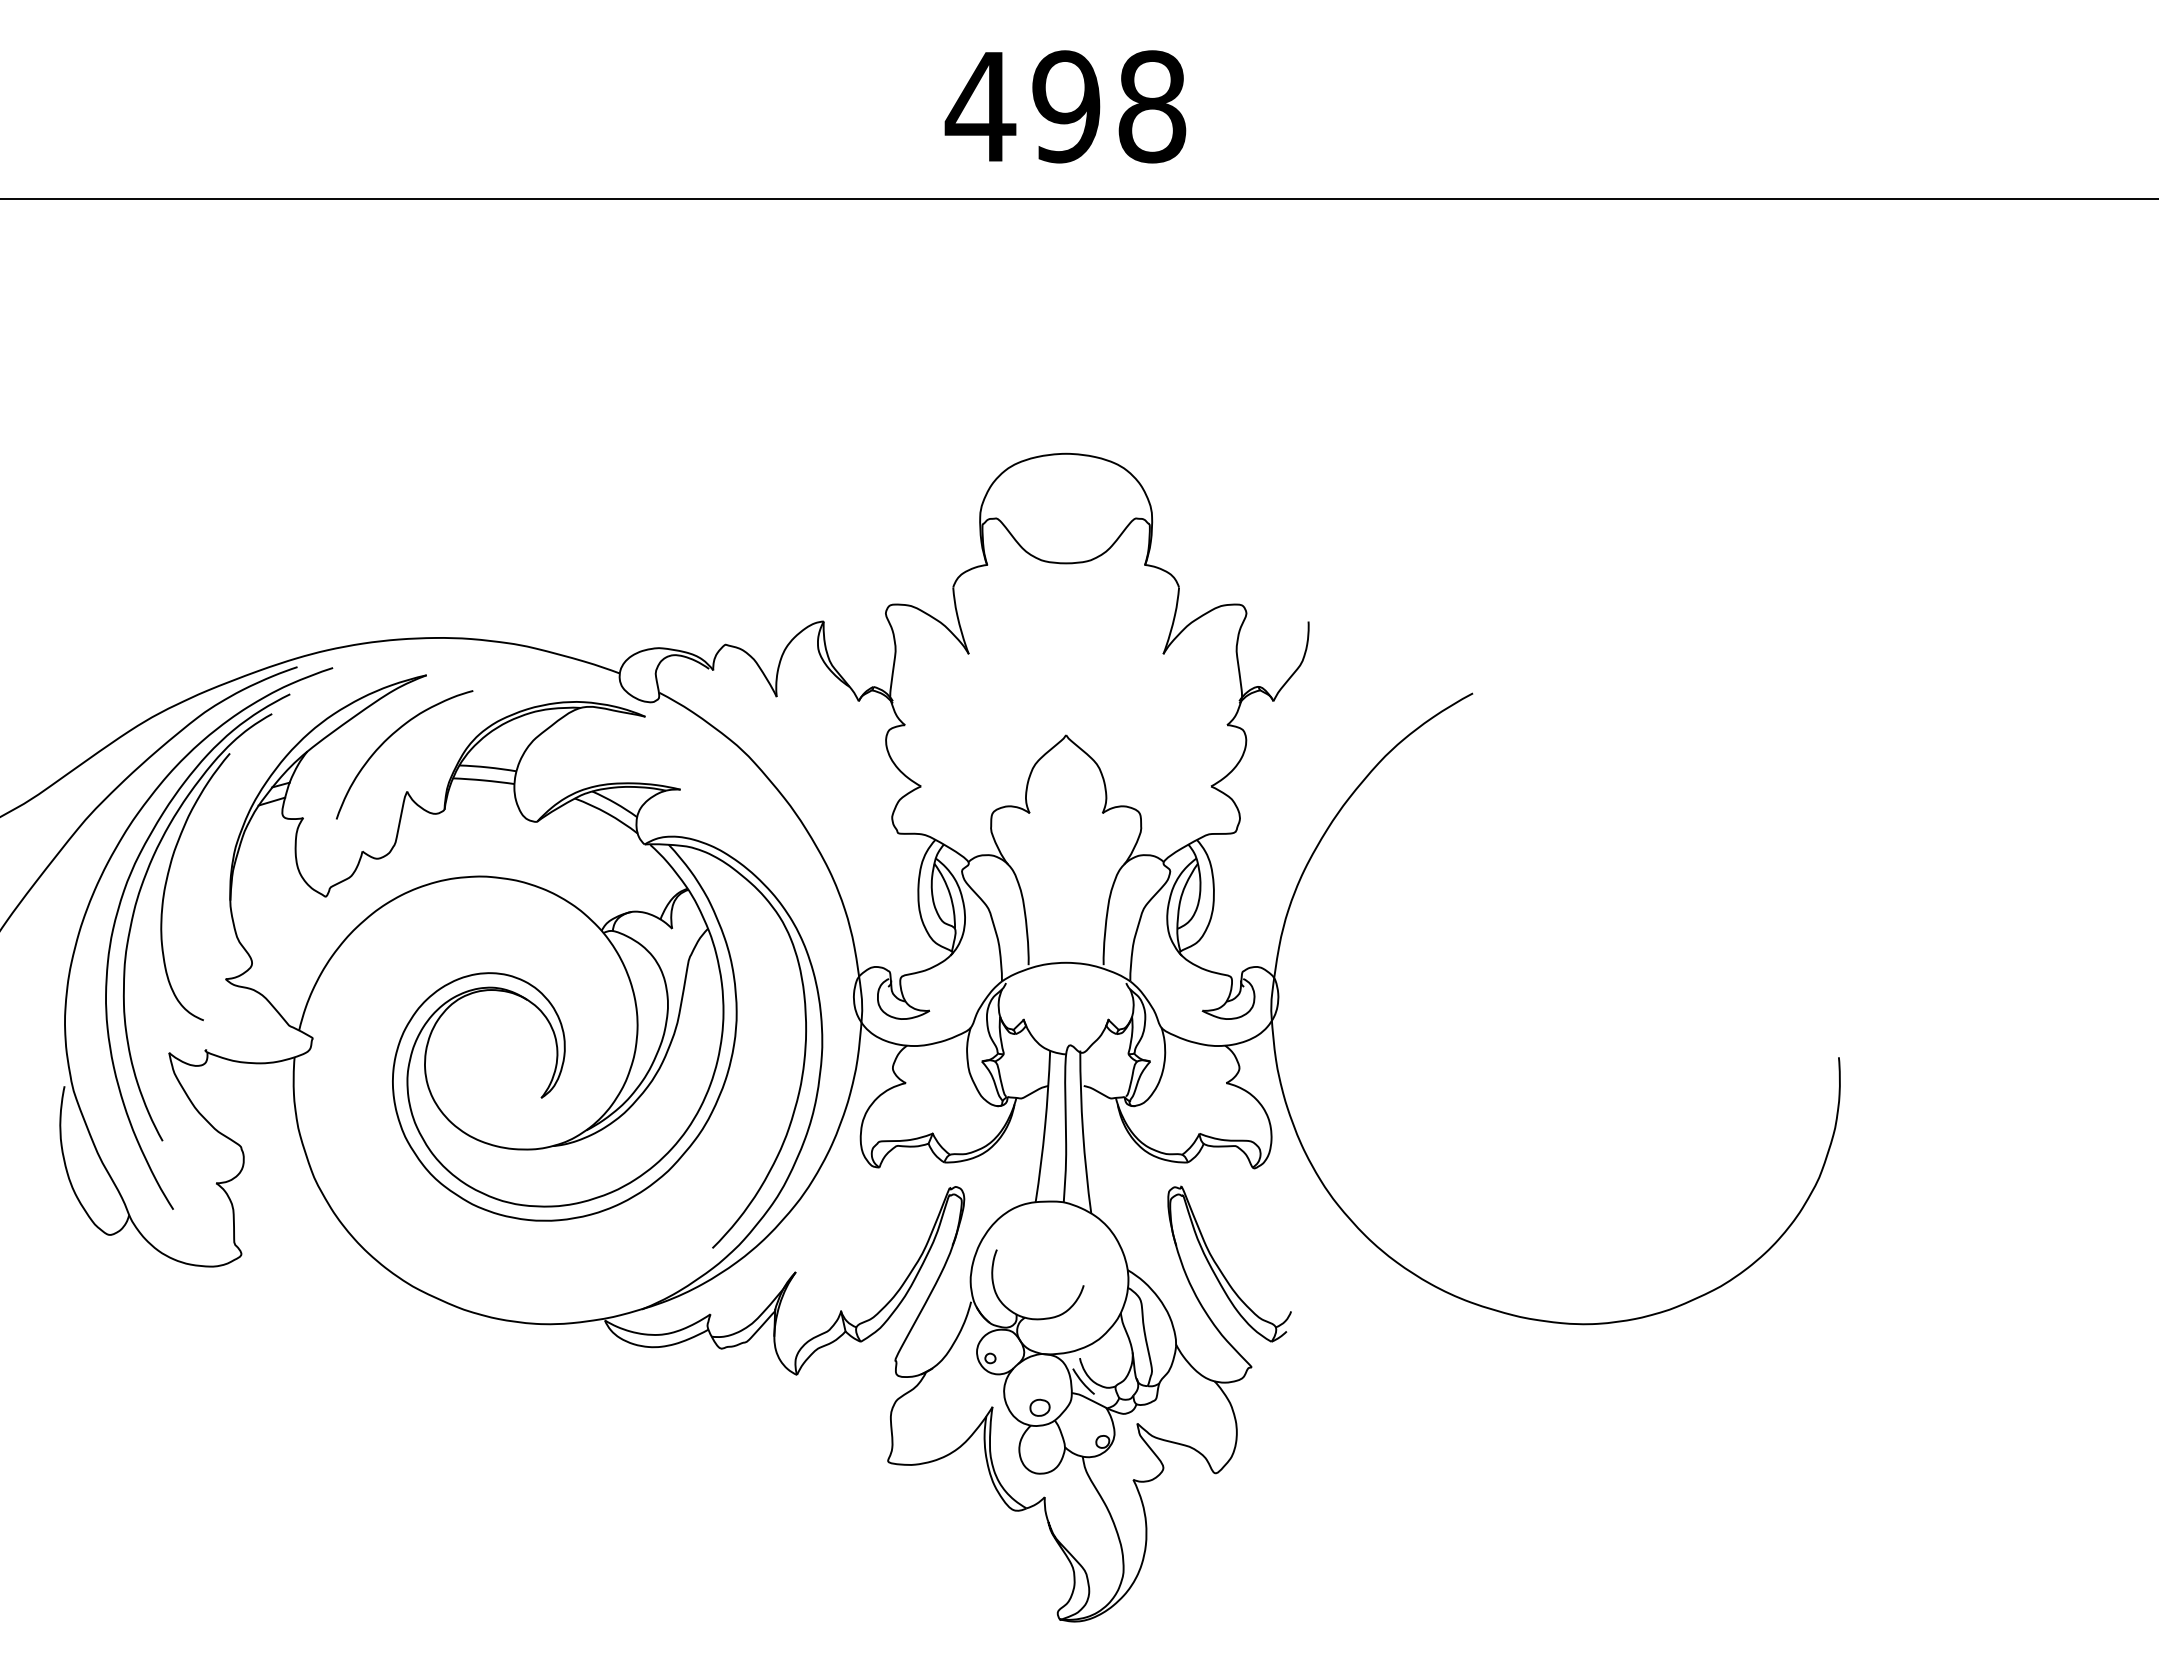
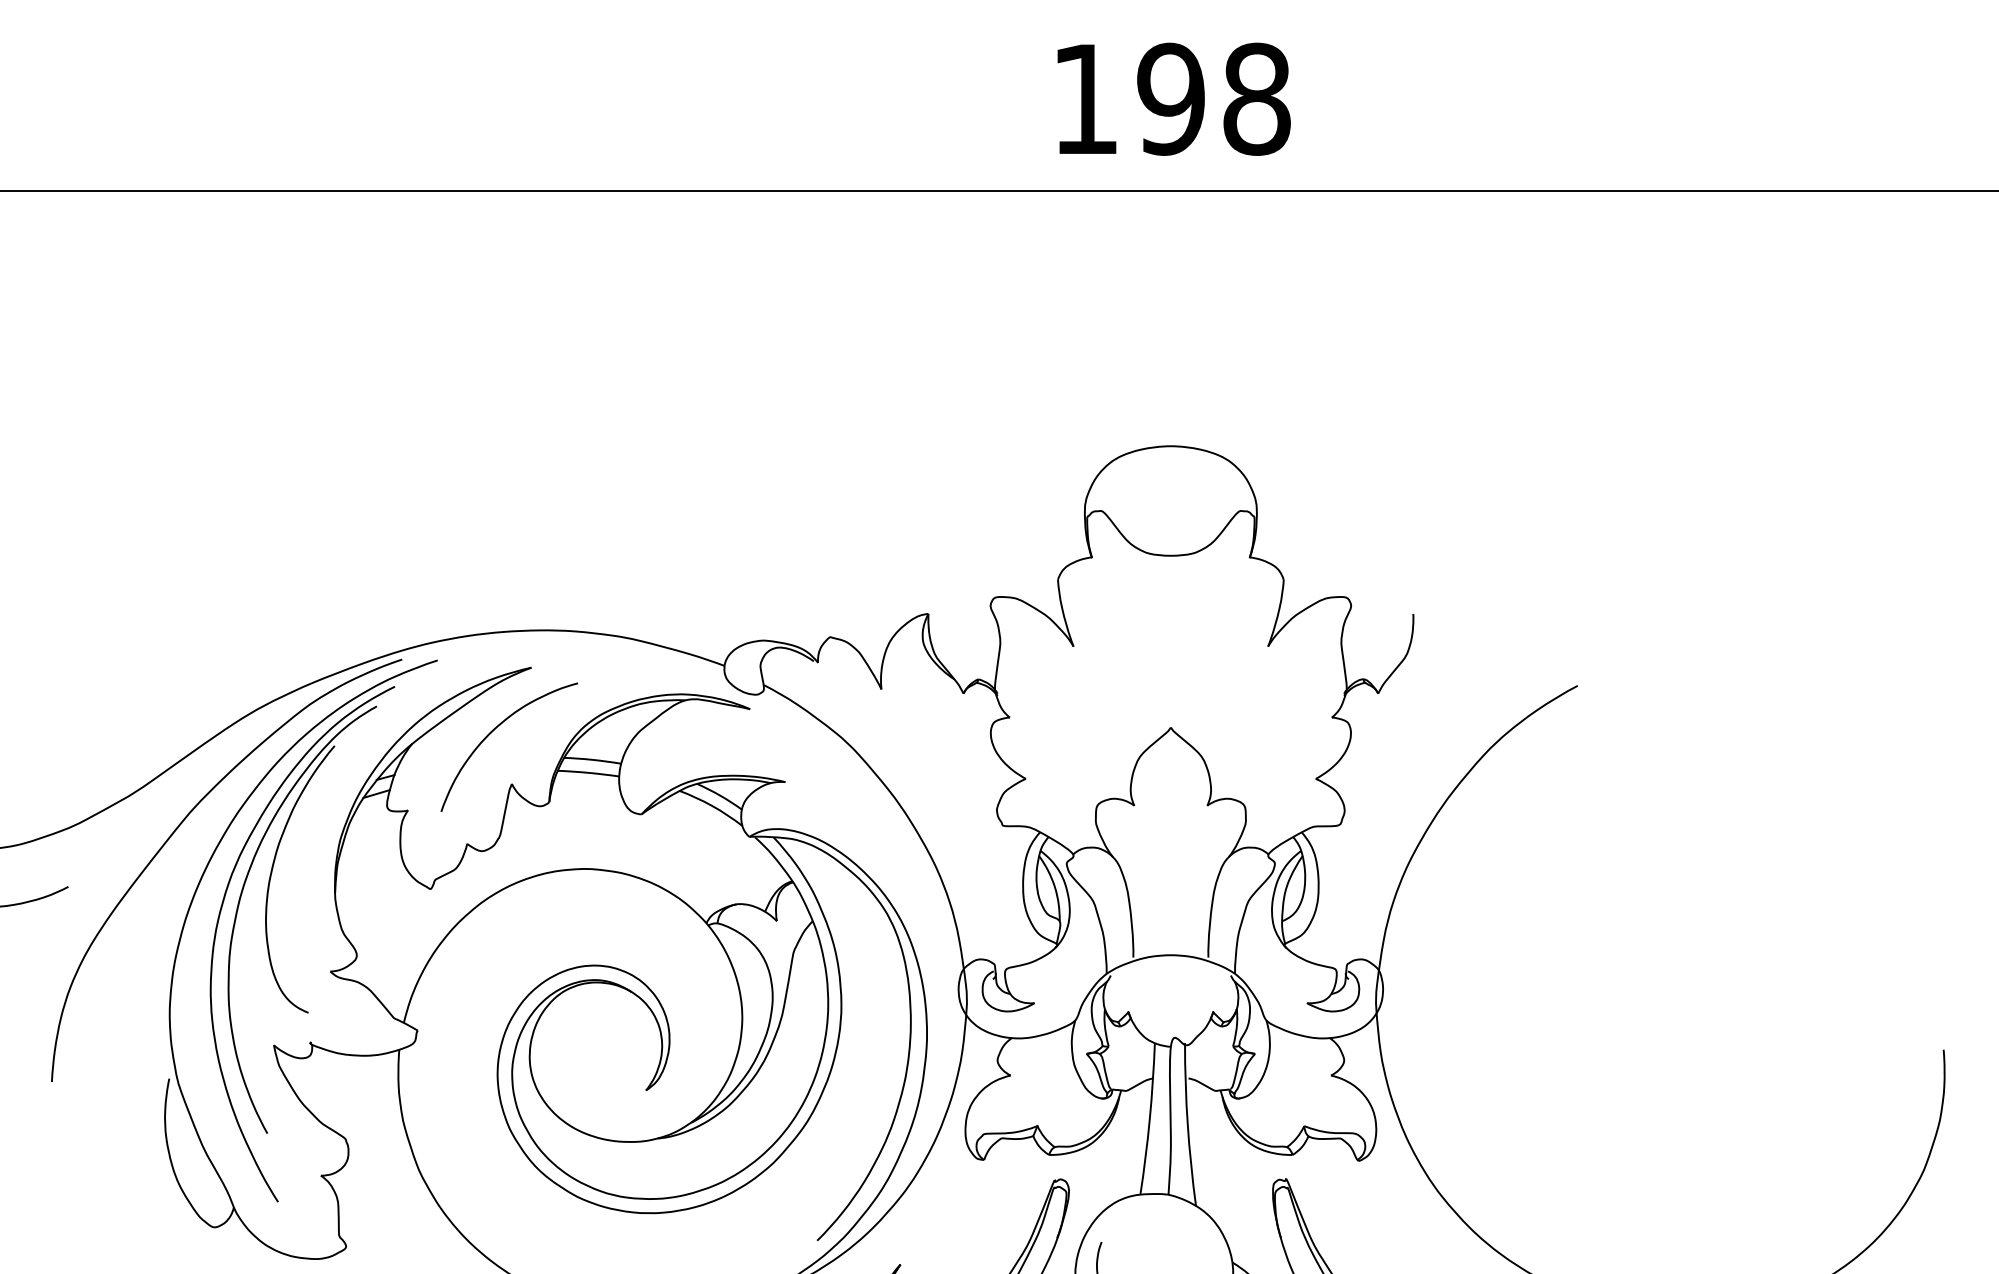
text: (980, 106) -> (1085, 98), 498 -> 198

